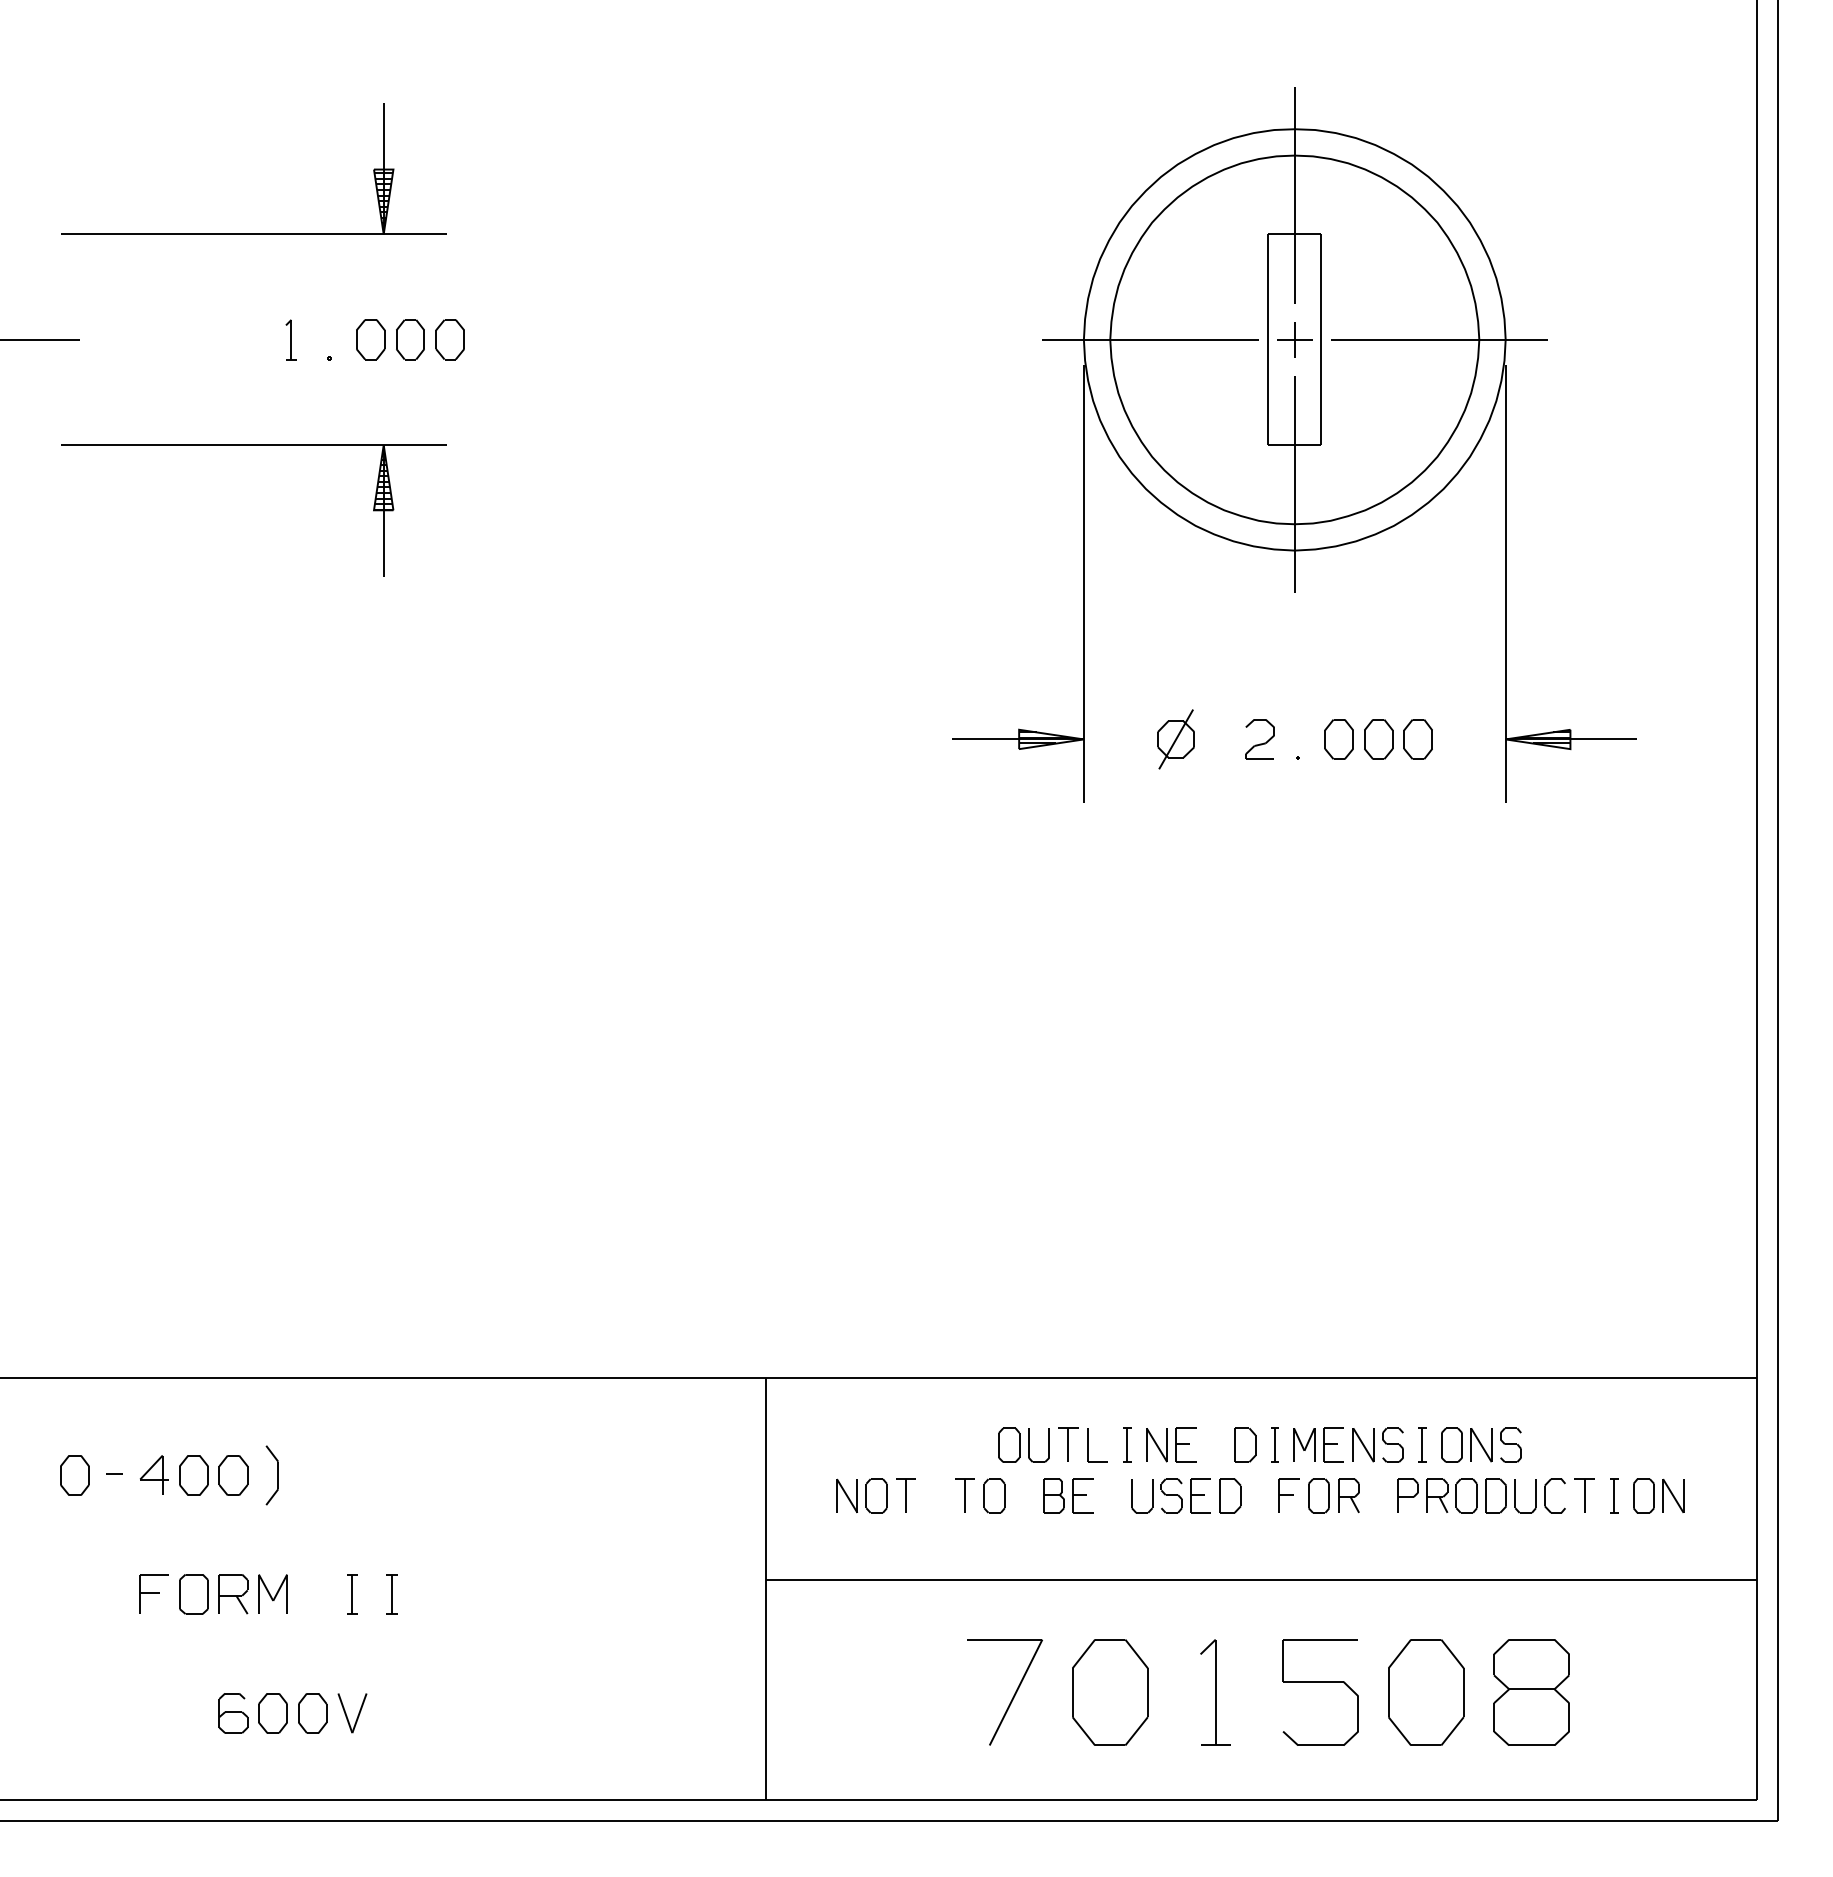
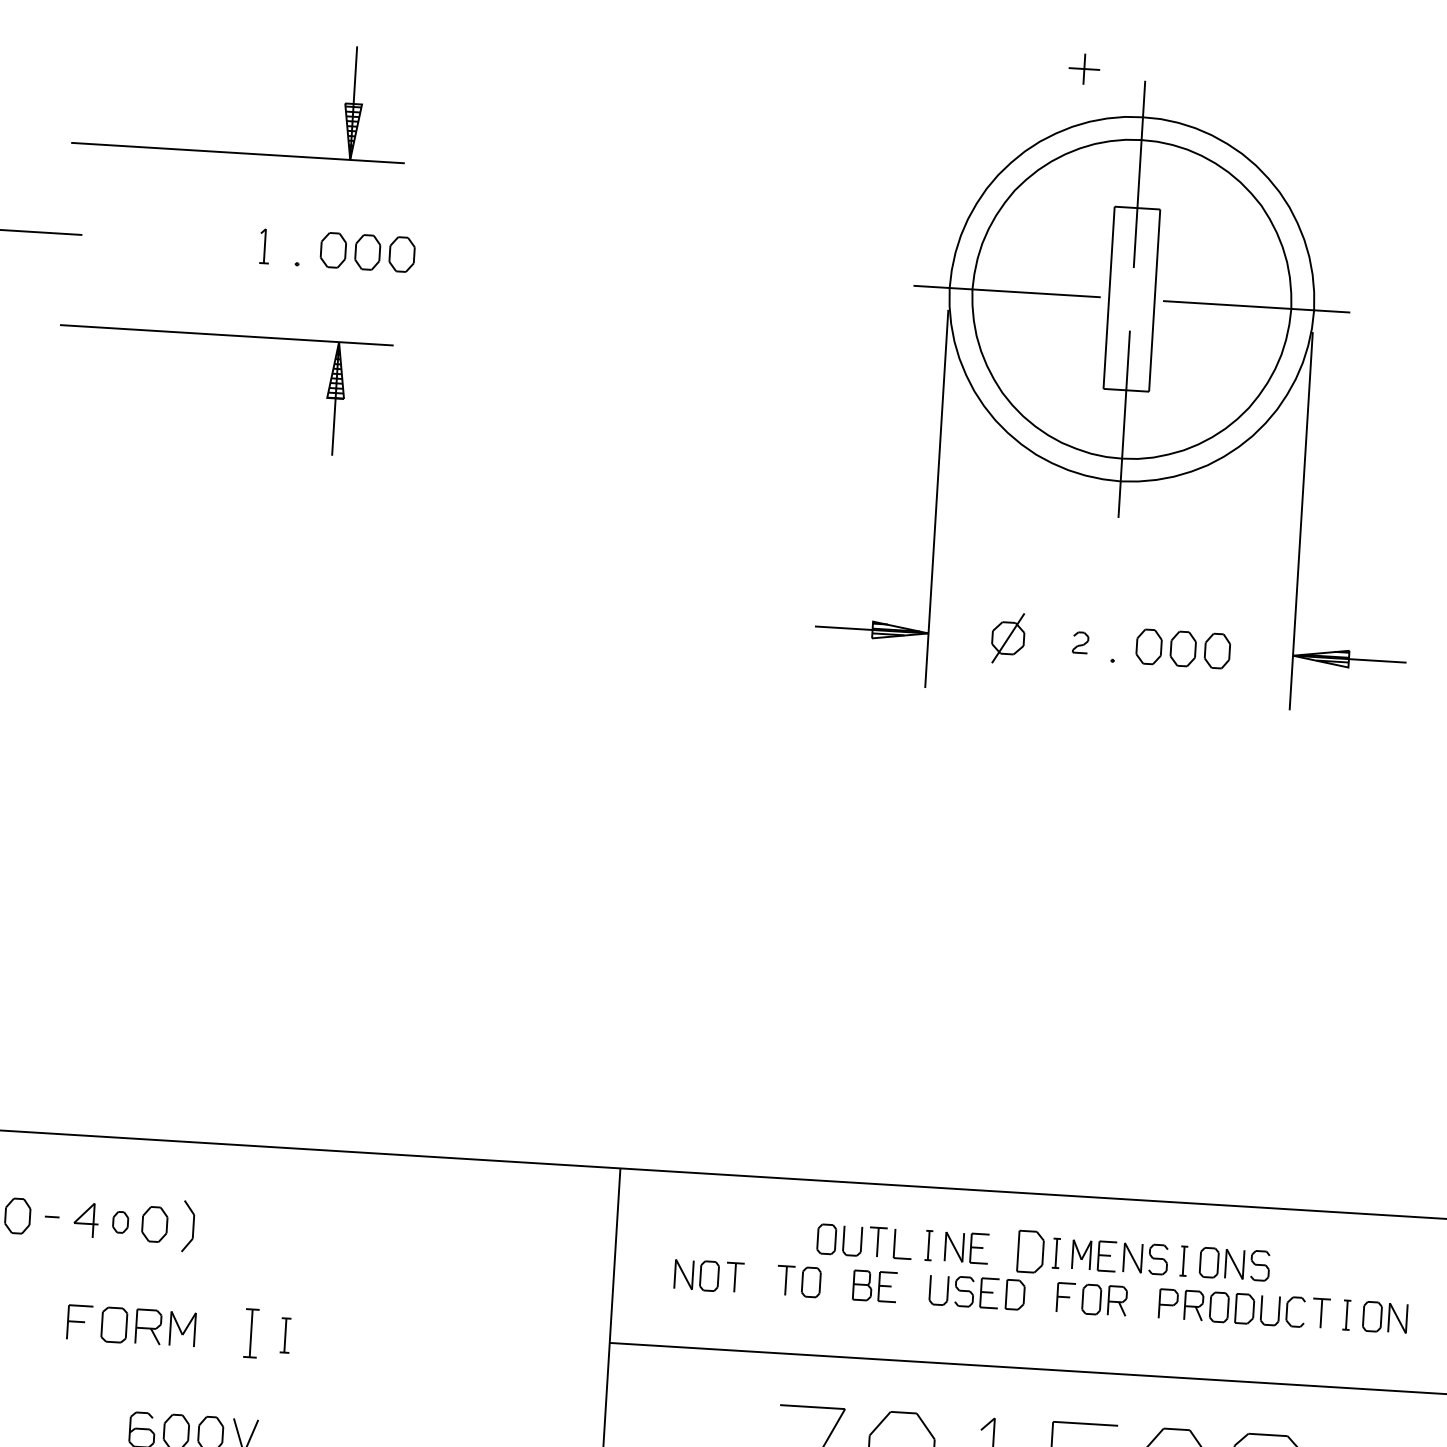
part: (1294, 339) -> (1084, 68), moved
part: (1259, 739) -> (1080, 642), size x0.6
part: (1245, 1444) -> (1030, 1251), size x1.4
part: (193, 1475) -> (120, 1222), size x0.6
part: (352, 1594) -> (251, 1333), size x1.4

